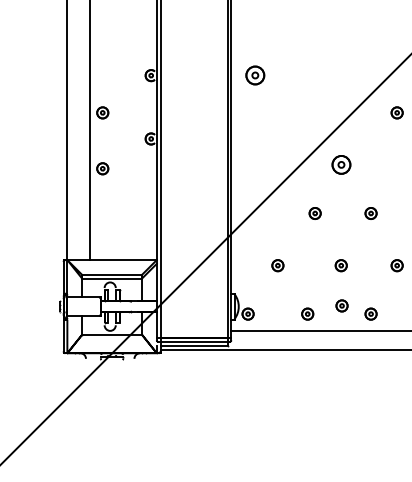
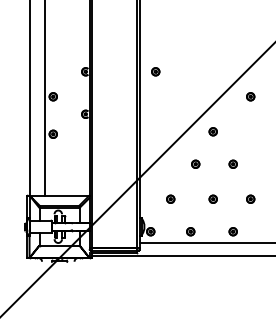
part: (255, 75) -> (155, 71), size x0.62
part: (340, 164) -> (212, 131), size x0.62
part: (341, 304) -> (213, 225), removed

